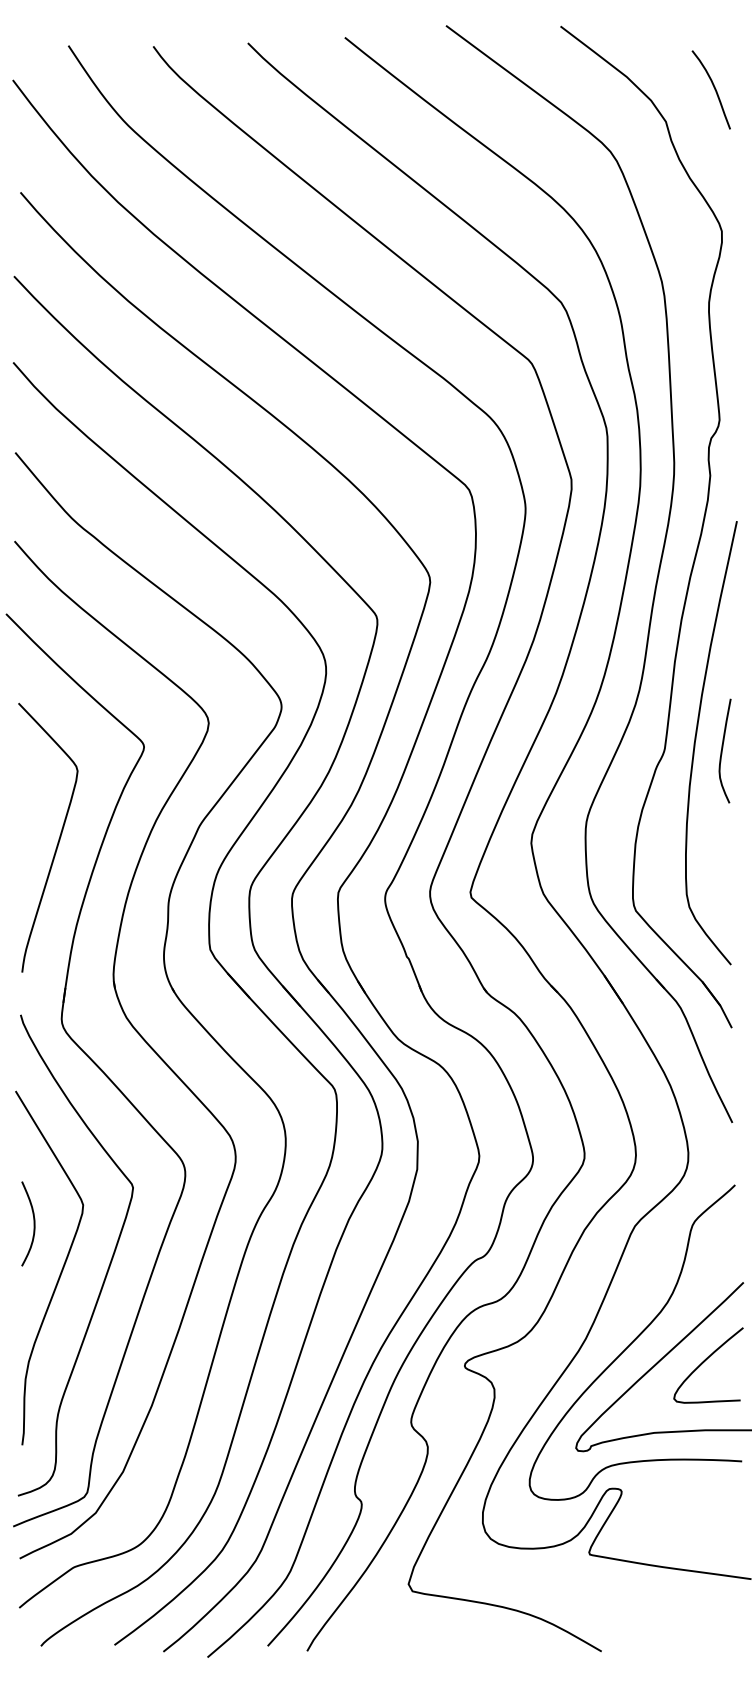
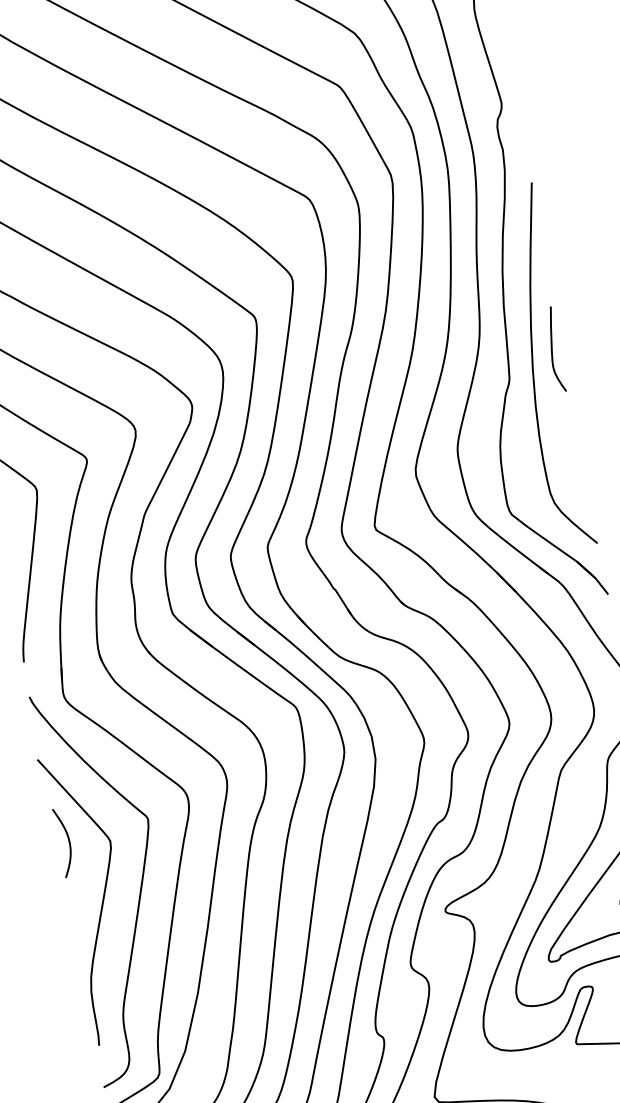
curve: (722, 750) -> (552, 349), moved
curve: (33, 1223) -> (68, 841), moved

